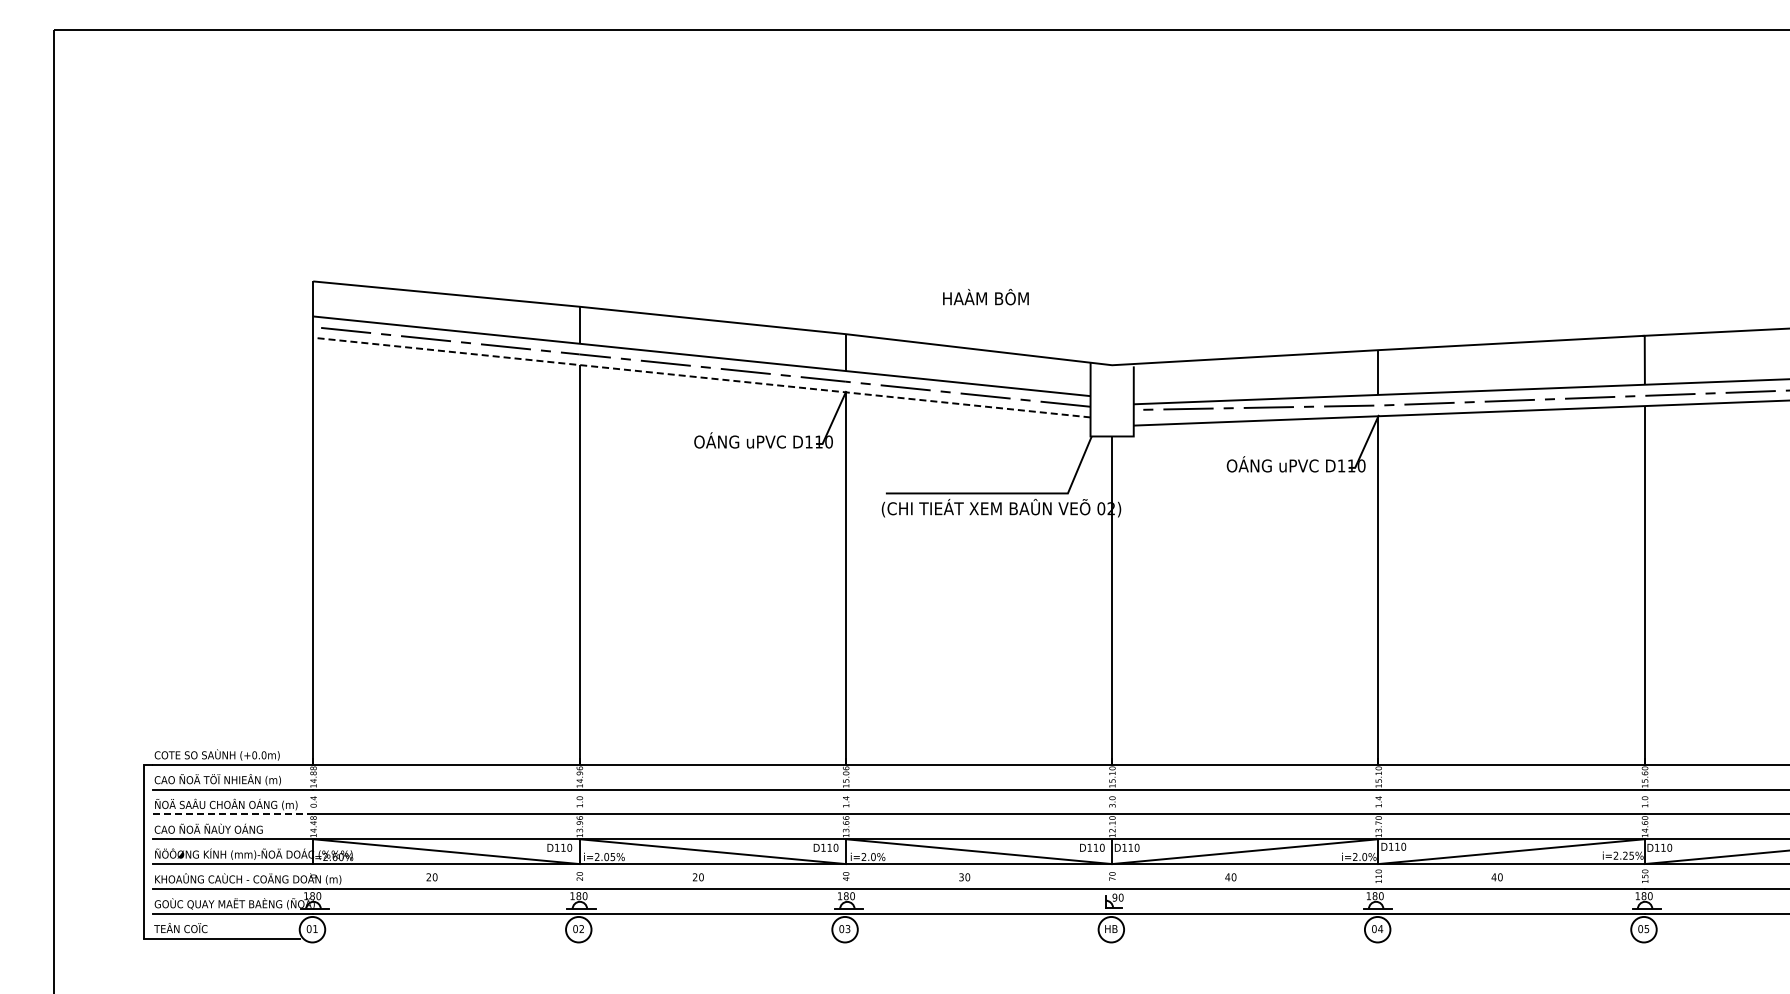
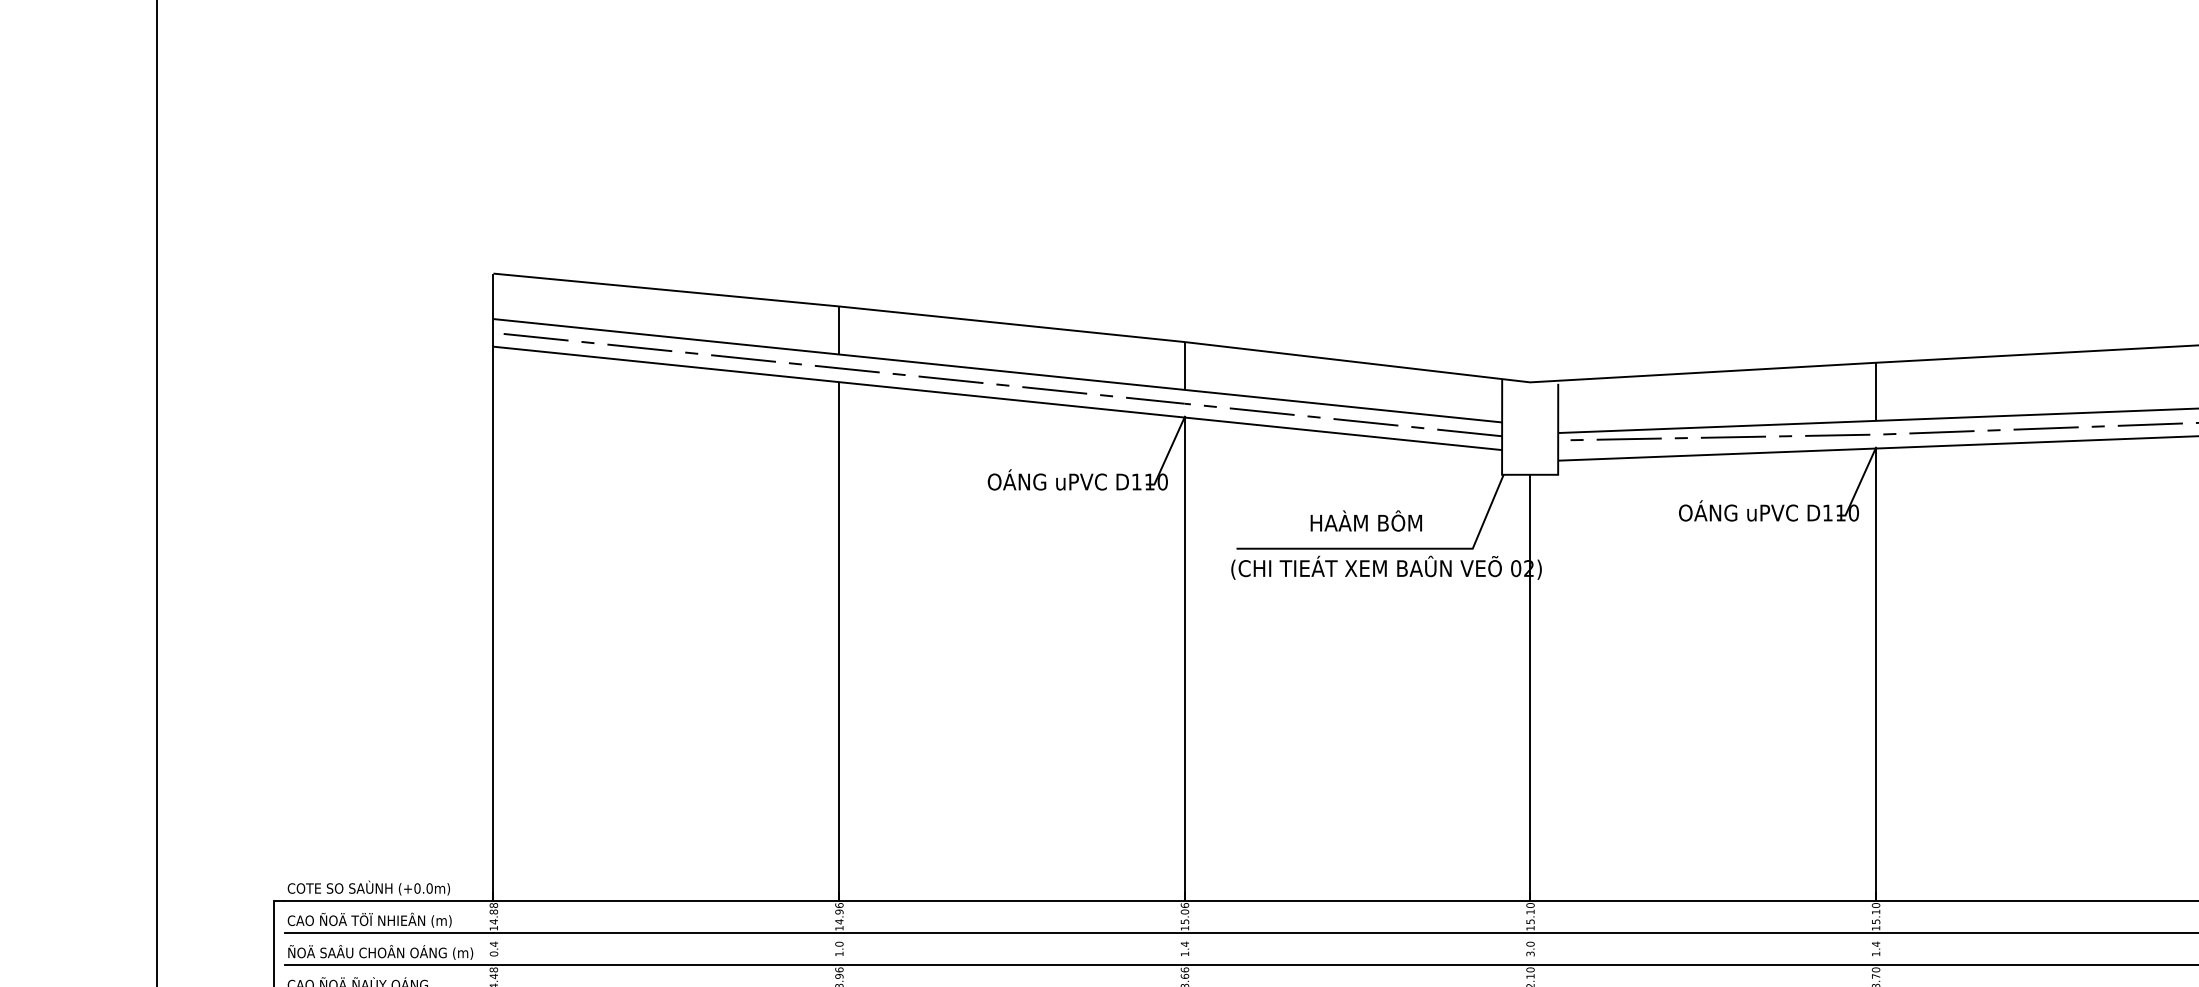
text: (985, 297) -> (1365, 521), moved
line: (701, 377) -> (997, 398), dashed -> solid
line: (233, 814) -> (389, 965), dashed -> solid

